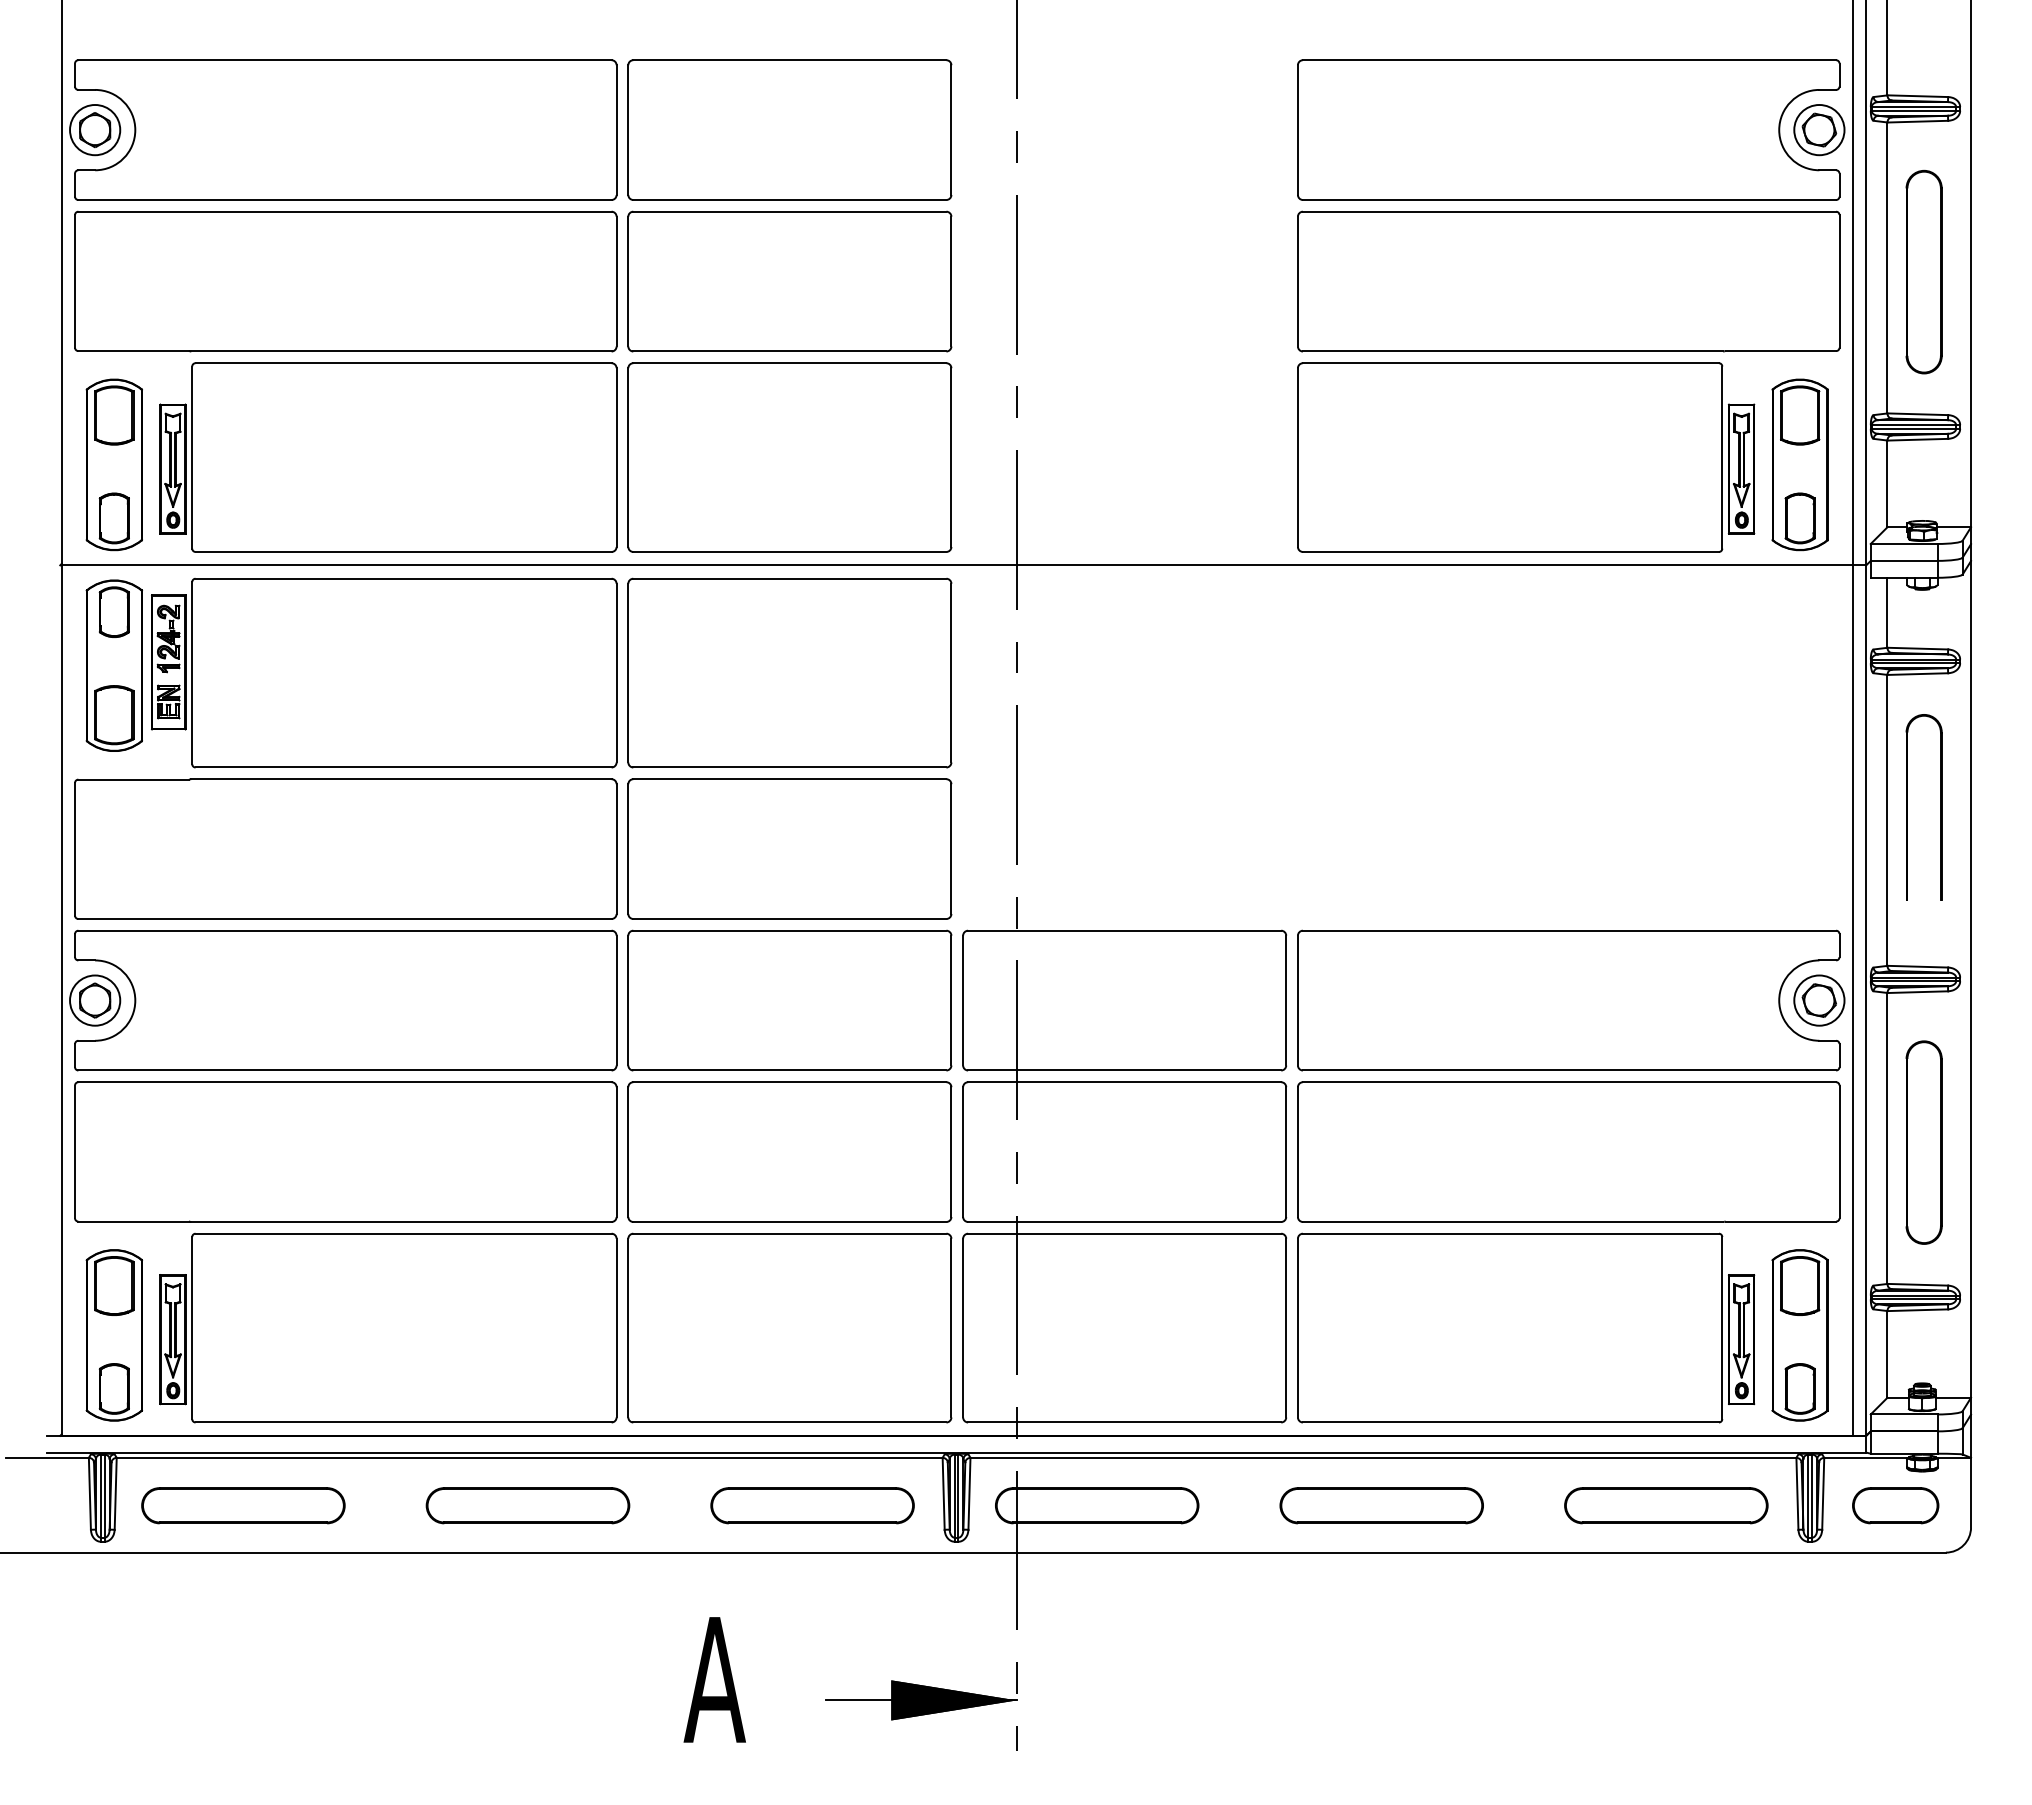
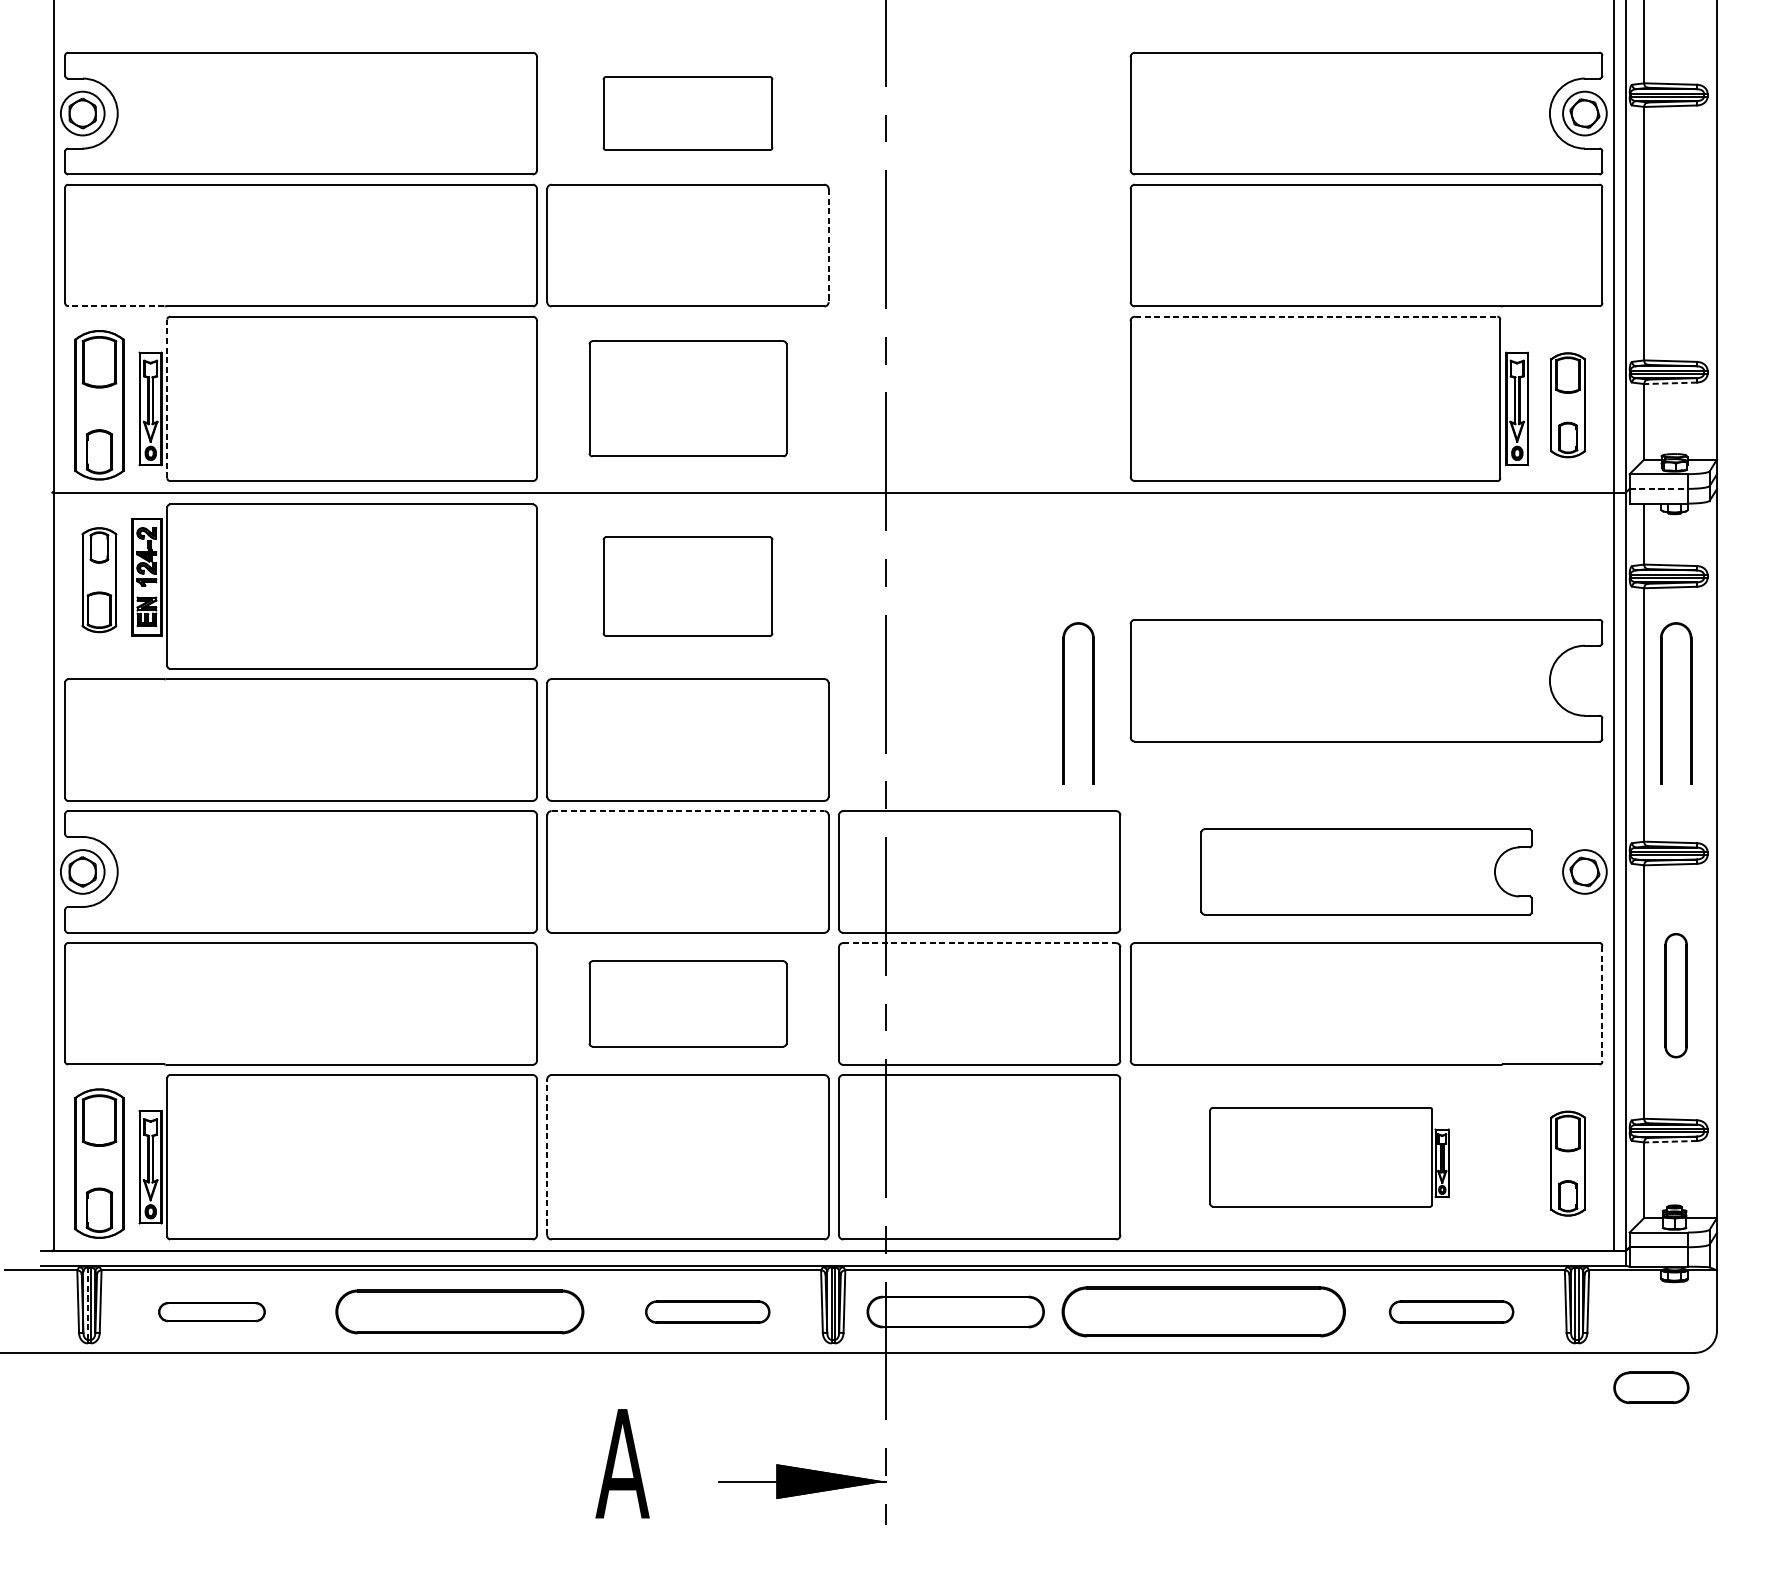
part: (789, 129) -> (687, 113), size x0.6
part: (1923, 271) -> (1675, 236), removed
line: (951, 281) -> (828, 245), solid -> dashed
line: (133, 351) -> (116, 306), solid -> dashed
line: (1511, 363) -> (1316, 316), solid -> dashed
line: (1917, 439) -> (1670, 383), solid -> dashed
line: (192, 457) -> (167, 398), solid -> dashed
part: (789, 457) -> (687, 398), size x0.7
part: (1799, 464) -> (1567, 404), size x0.7
line: (1904, 560) -> (1659, 488), solid -> dashed
part: (113, 665) -> (98, 580), size x0.7
part: (789, 672) -> (687, 586), size x0.6
part: (1568, 780) -> (1366, 680), added
part: (1221, 807) -> (1064, 703), added
line: (789, 930) -> (687, 810), solid -> dashed
part: (1568, 1000) -> (1366, 871), size x0.7
line: (1124, 1082) -> (979, 943), solid -> dashed
part: (1923, 1142) -> (1675, 995), size x0.7
part: (789, 1151) -> (687, 1003), size x0.7
line: (1839, 1152) -> (1602, 1004), solid -> dashed
line: (1917, 1310) -> (1670, 1141), solid -> dashed
line: (628, 1327) -> (547, 1156), solid -> dashed
part: (1526, 1327) -> (1329, 1156), size x0.6
part: (1799, 1335) -> (1567, 1163), size x0.7
line: (100, 1496) -> (87, 1303), solid -> dashed
part: (243, 1505) -> (211, 1311), size x0.6
part: (527, 1505) -> (459, 1311), size x1.4
part: (812, 1505) -> (707, 1311), size x0.7
part: (1381, 1505) -> (1203, 1311), size x1.6
part: (1666, 1505) -> (1451, 1311), size x0.7
part: (1895, 1505) -> (1651, 1387), moved

